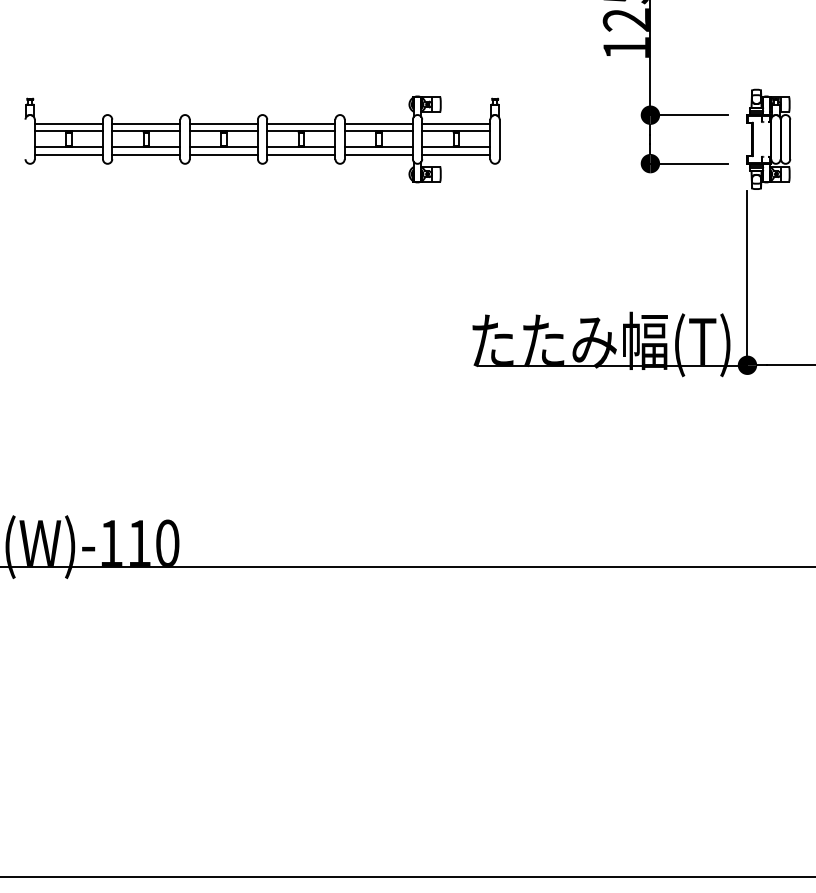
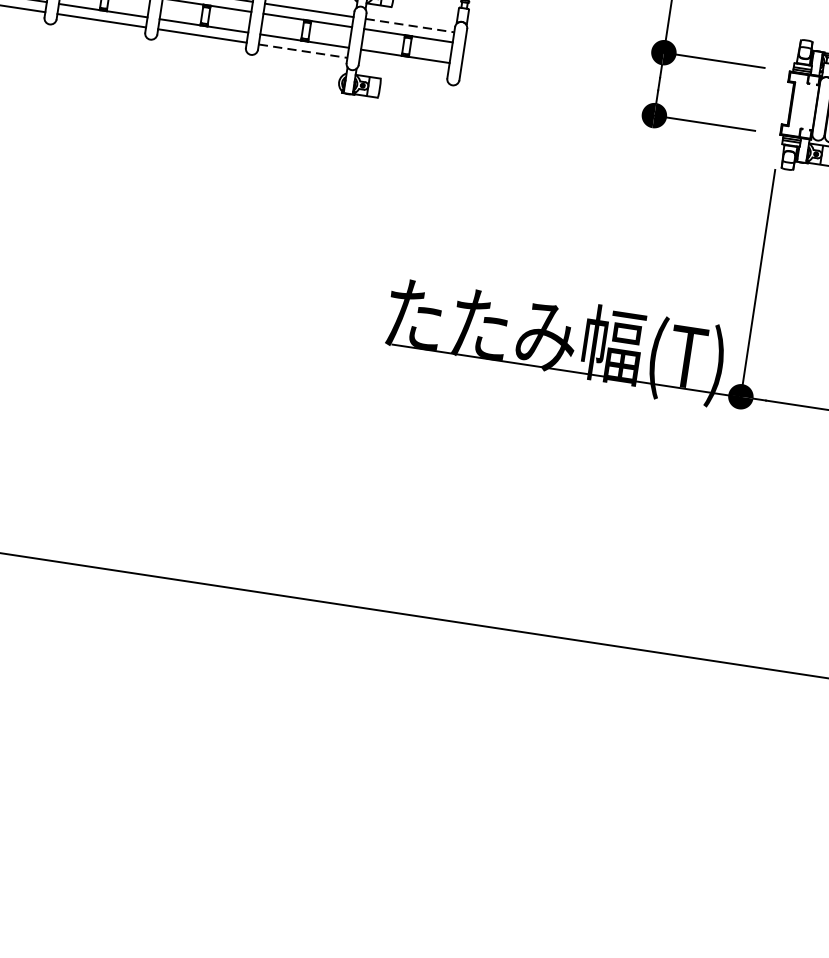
line: (456, 123) -> (410, 25), solid -> dashed
line: (379, 155) -> (303, 51), solid -> dashed
line: (456, 155) -> (404, 66), removed

